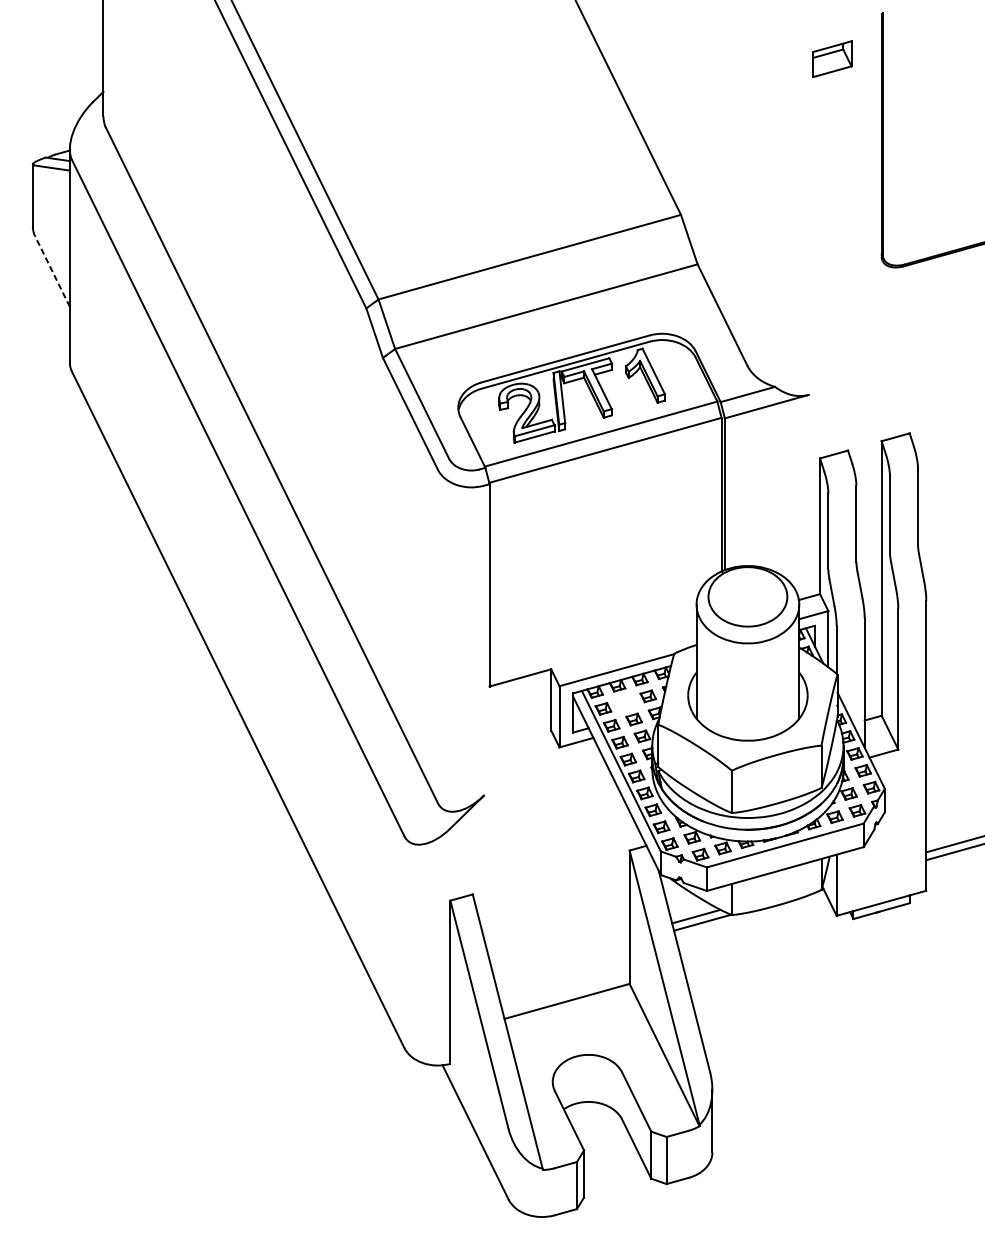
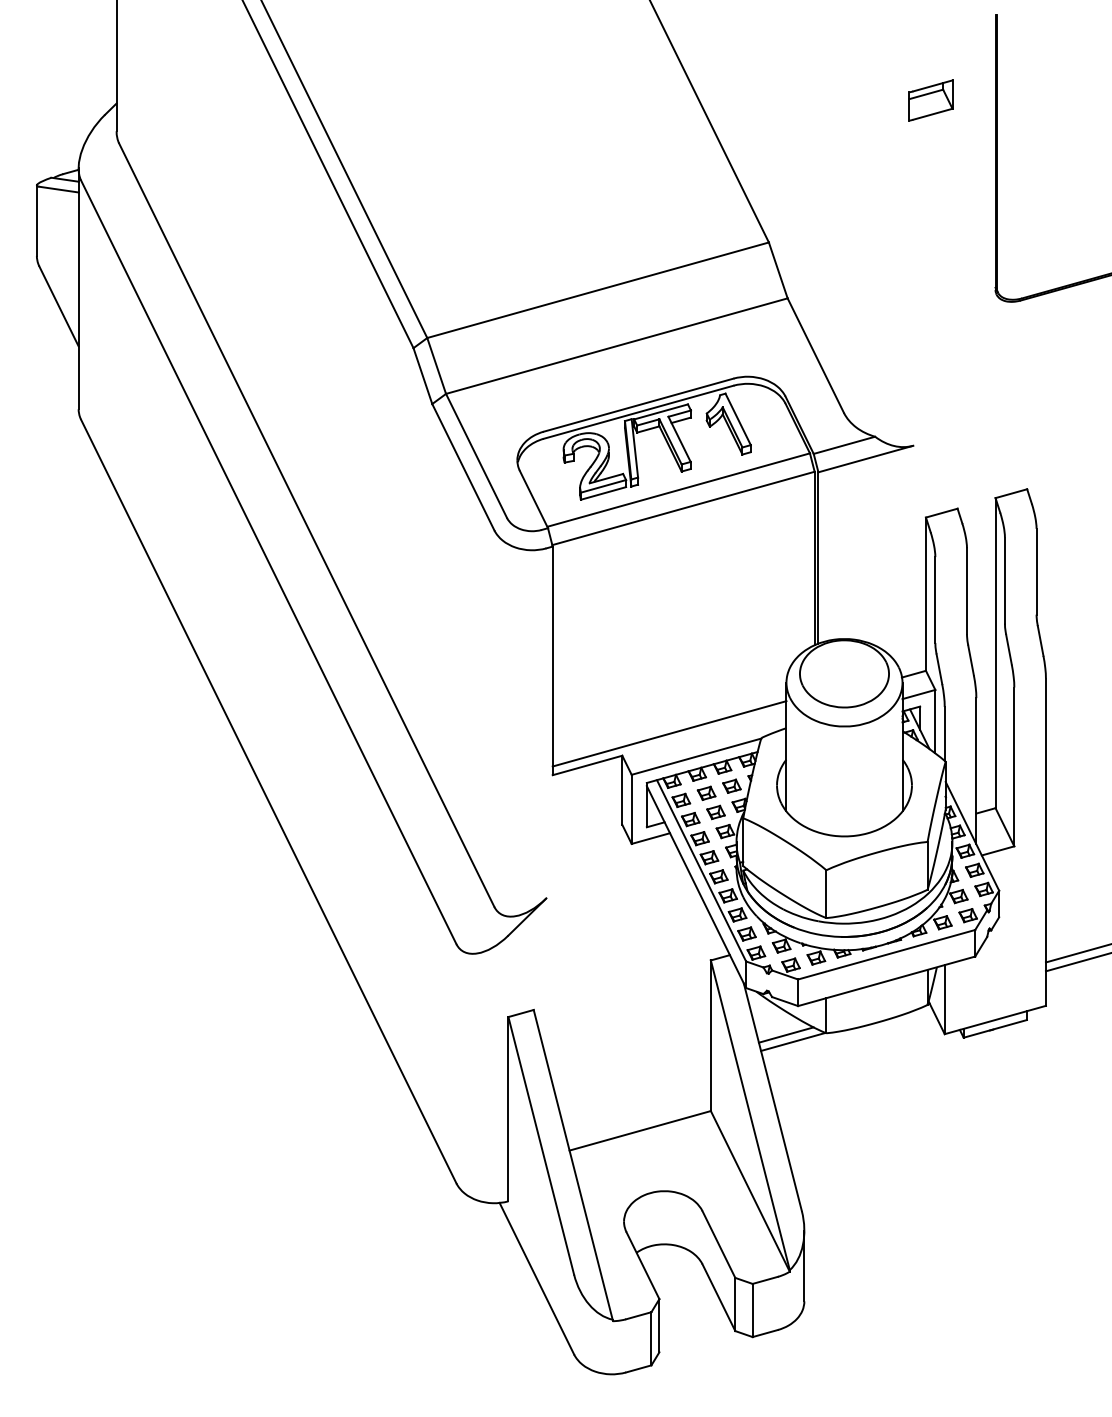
part: (832, 59) -> (930, 100), moved
line: (52, 271) -> (58, 306), dashed -> solid
line: (592, 649) -> (669, 733), added
part: (625, 701) -> (706, 792), added

